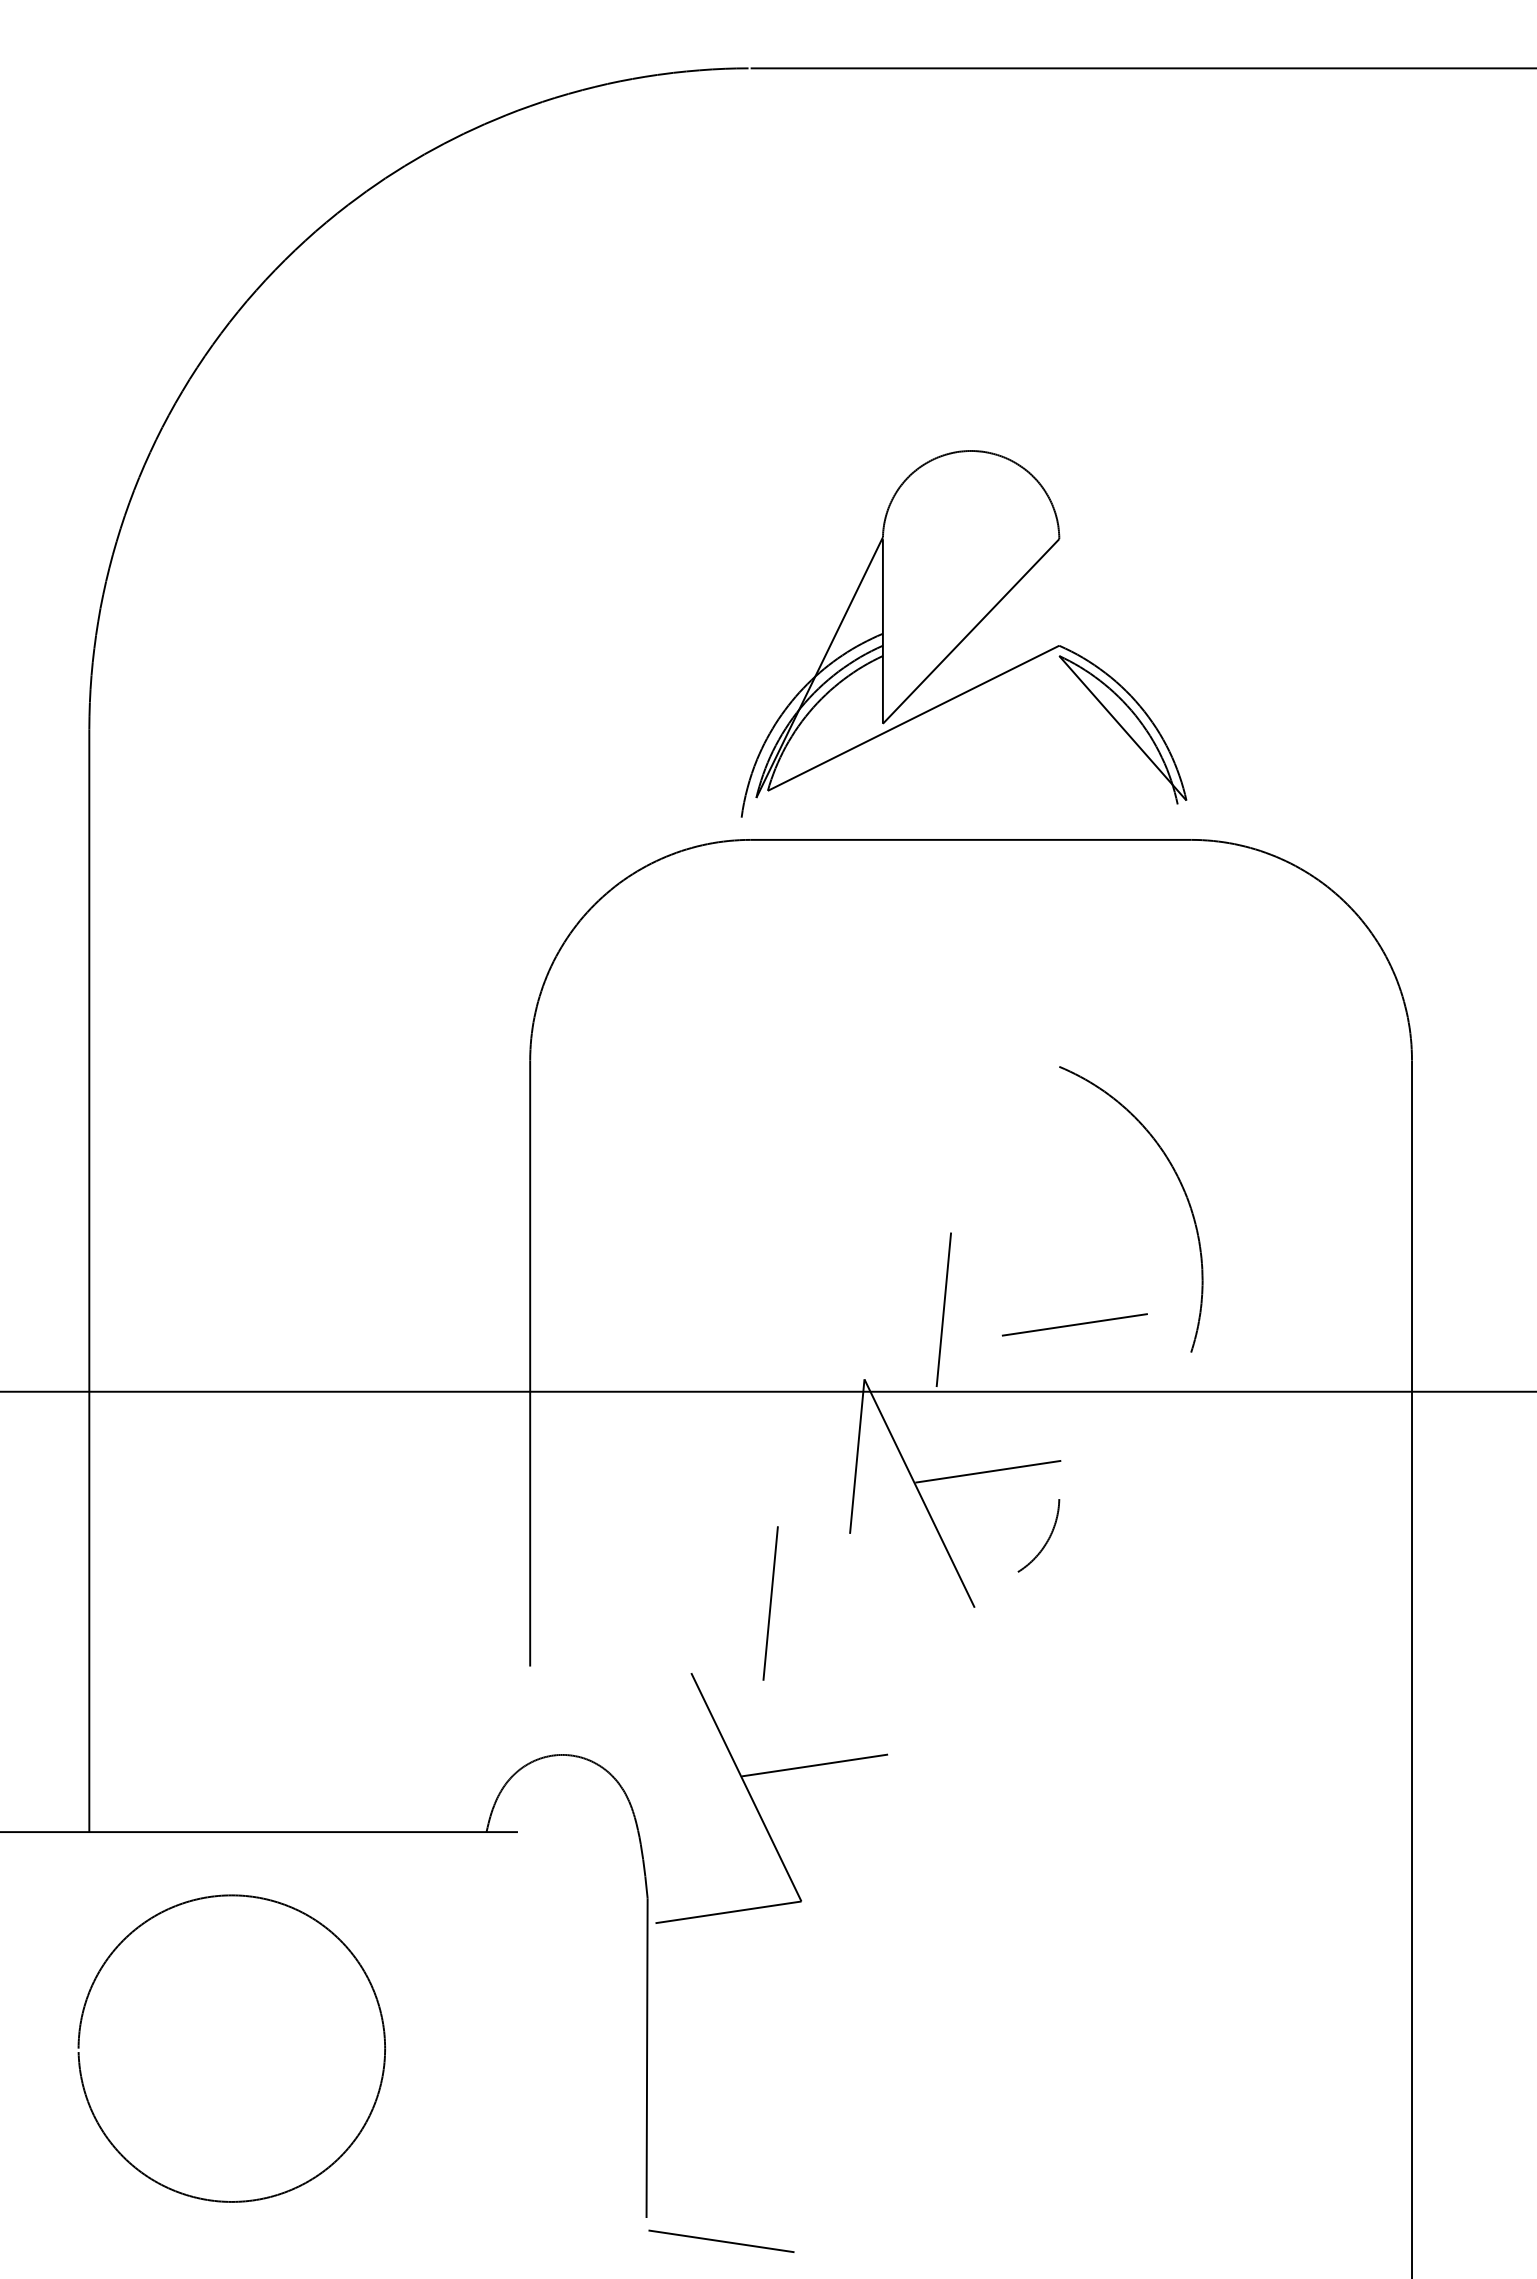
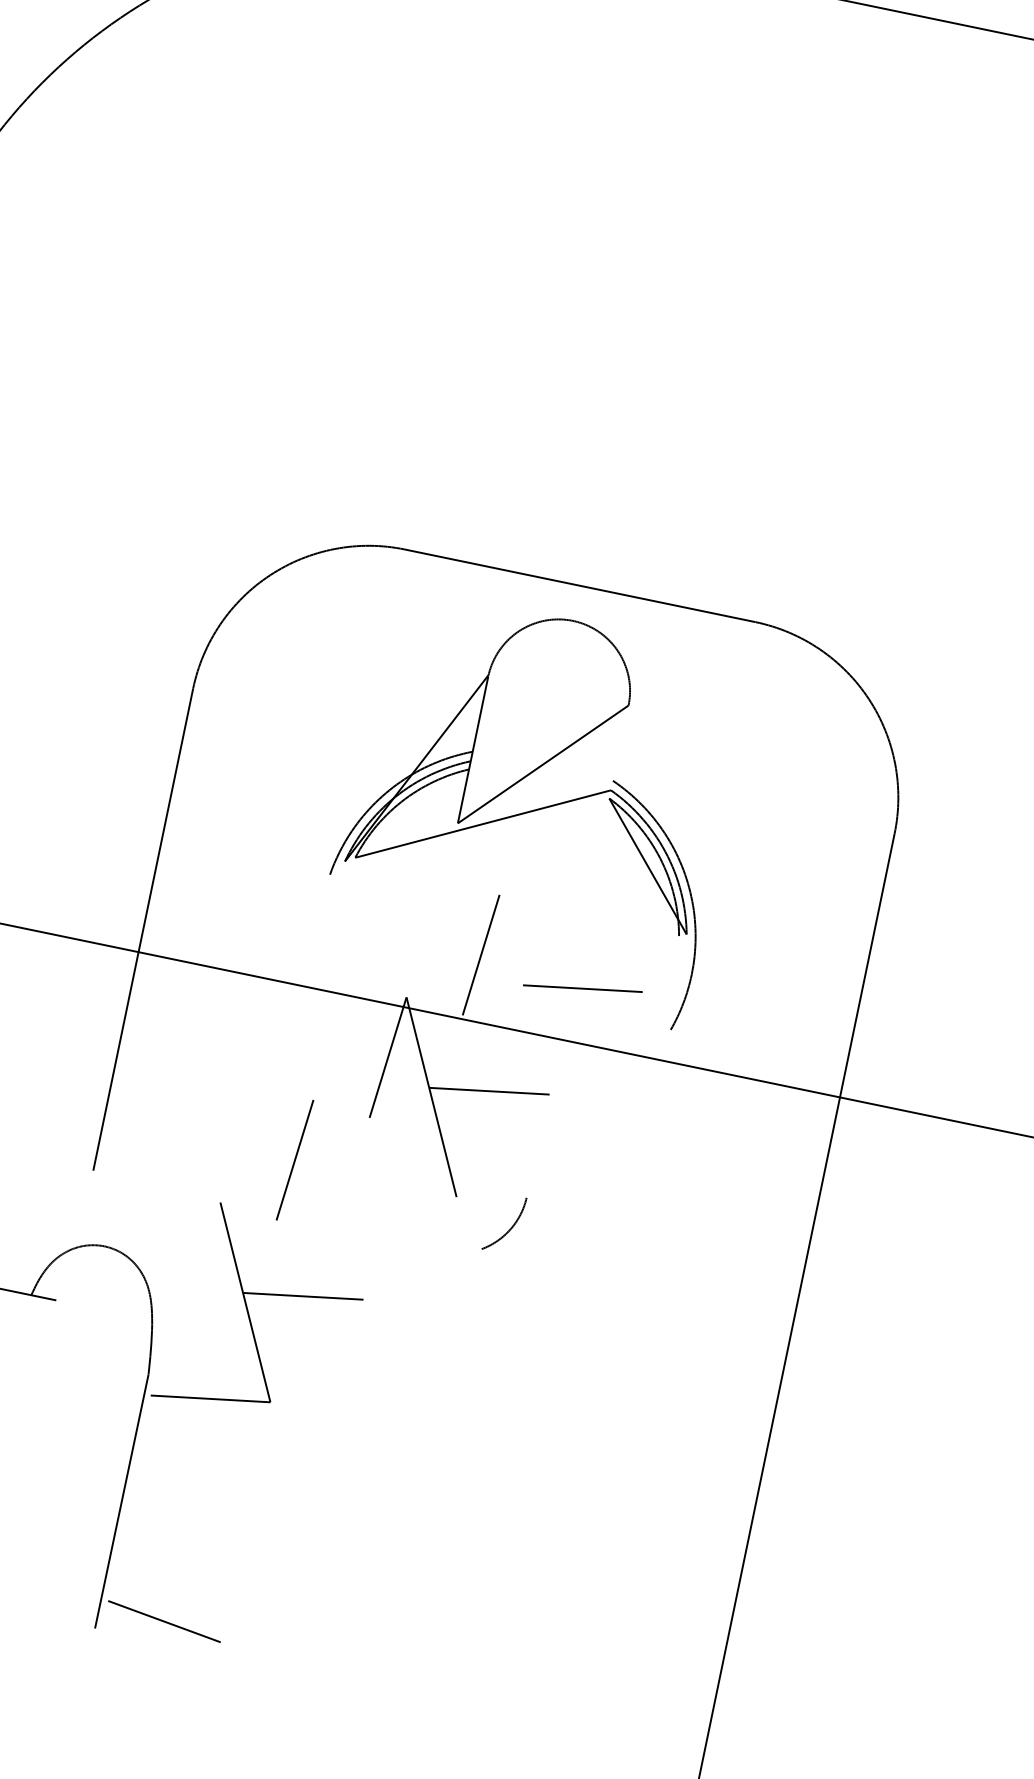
part: (963, 633) -> (536, 764), moved
part: (1047, 1539) -> (510, 1228), moved
line: (721, 2240) -> (164, 1620), moved

